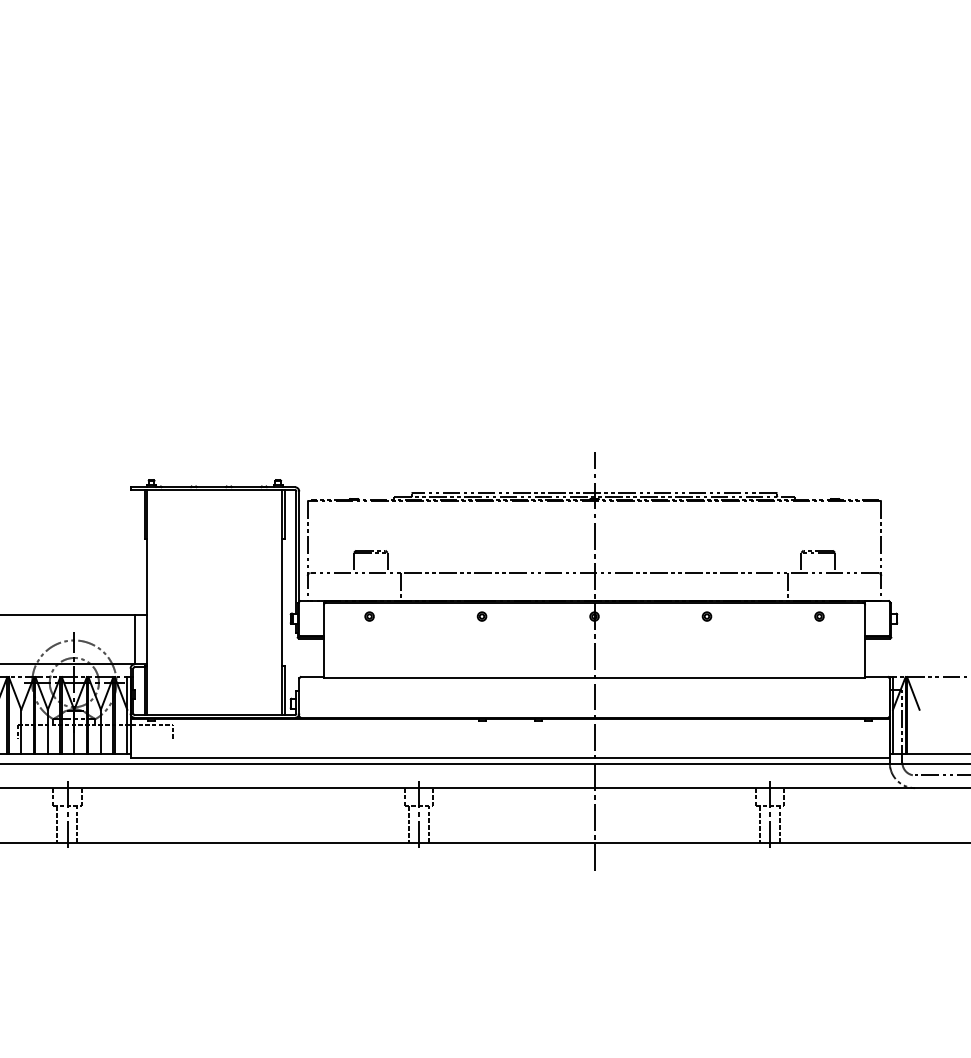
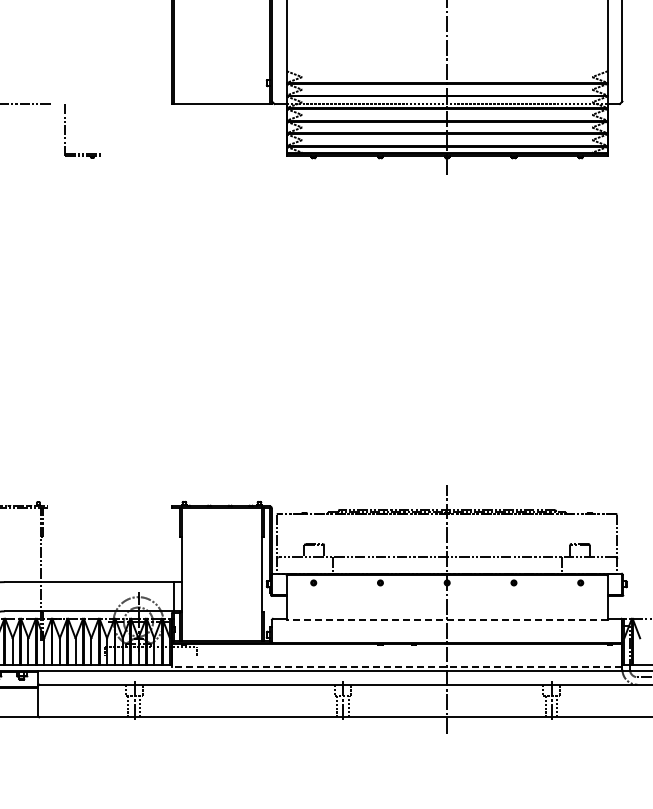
line: (594, 678) -> (447, 619), solid -> dashed
line: (509, 757) -> (396, 666), solid -> dashed

